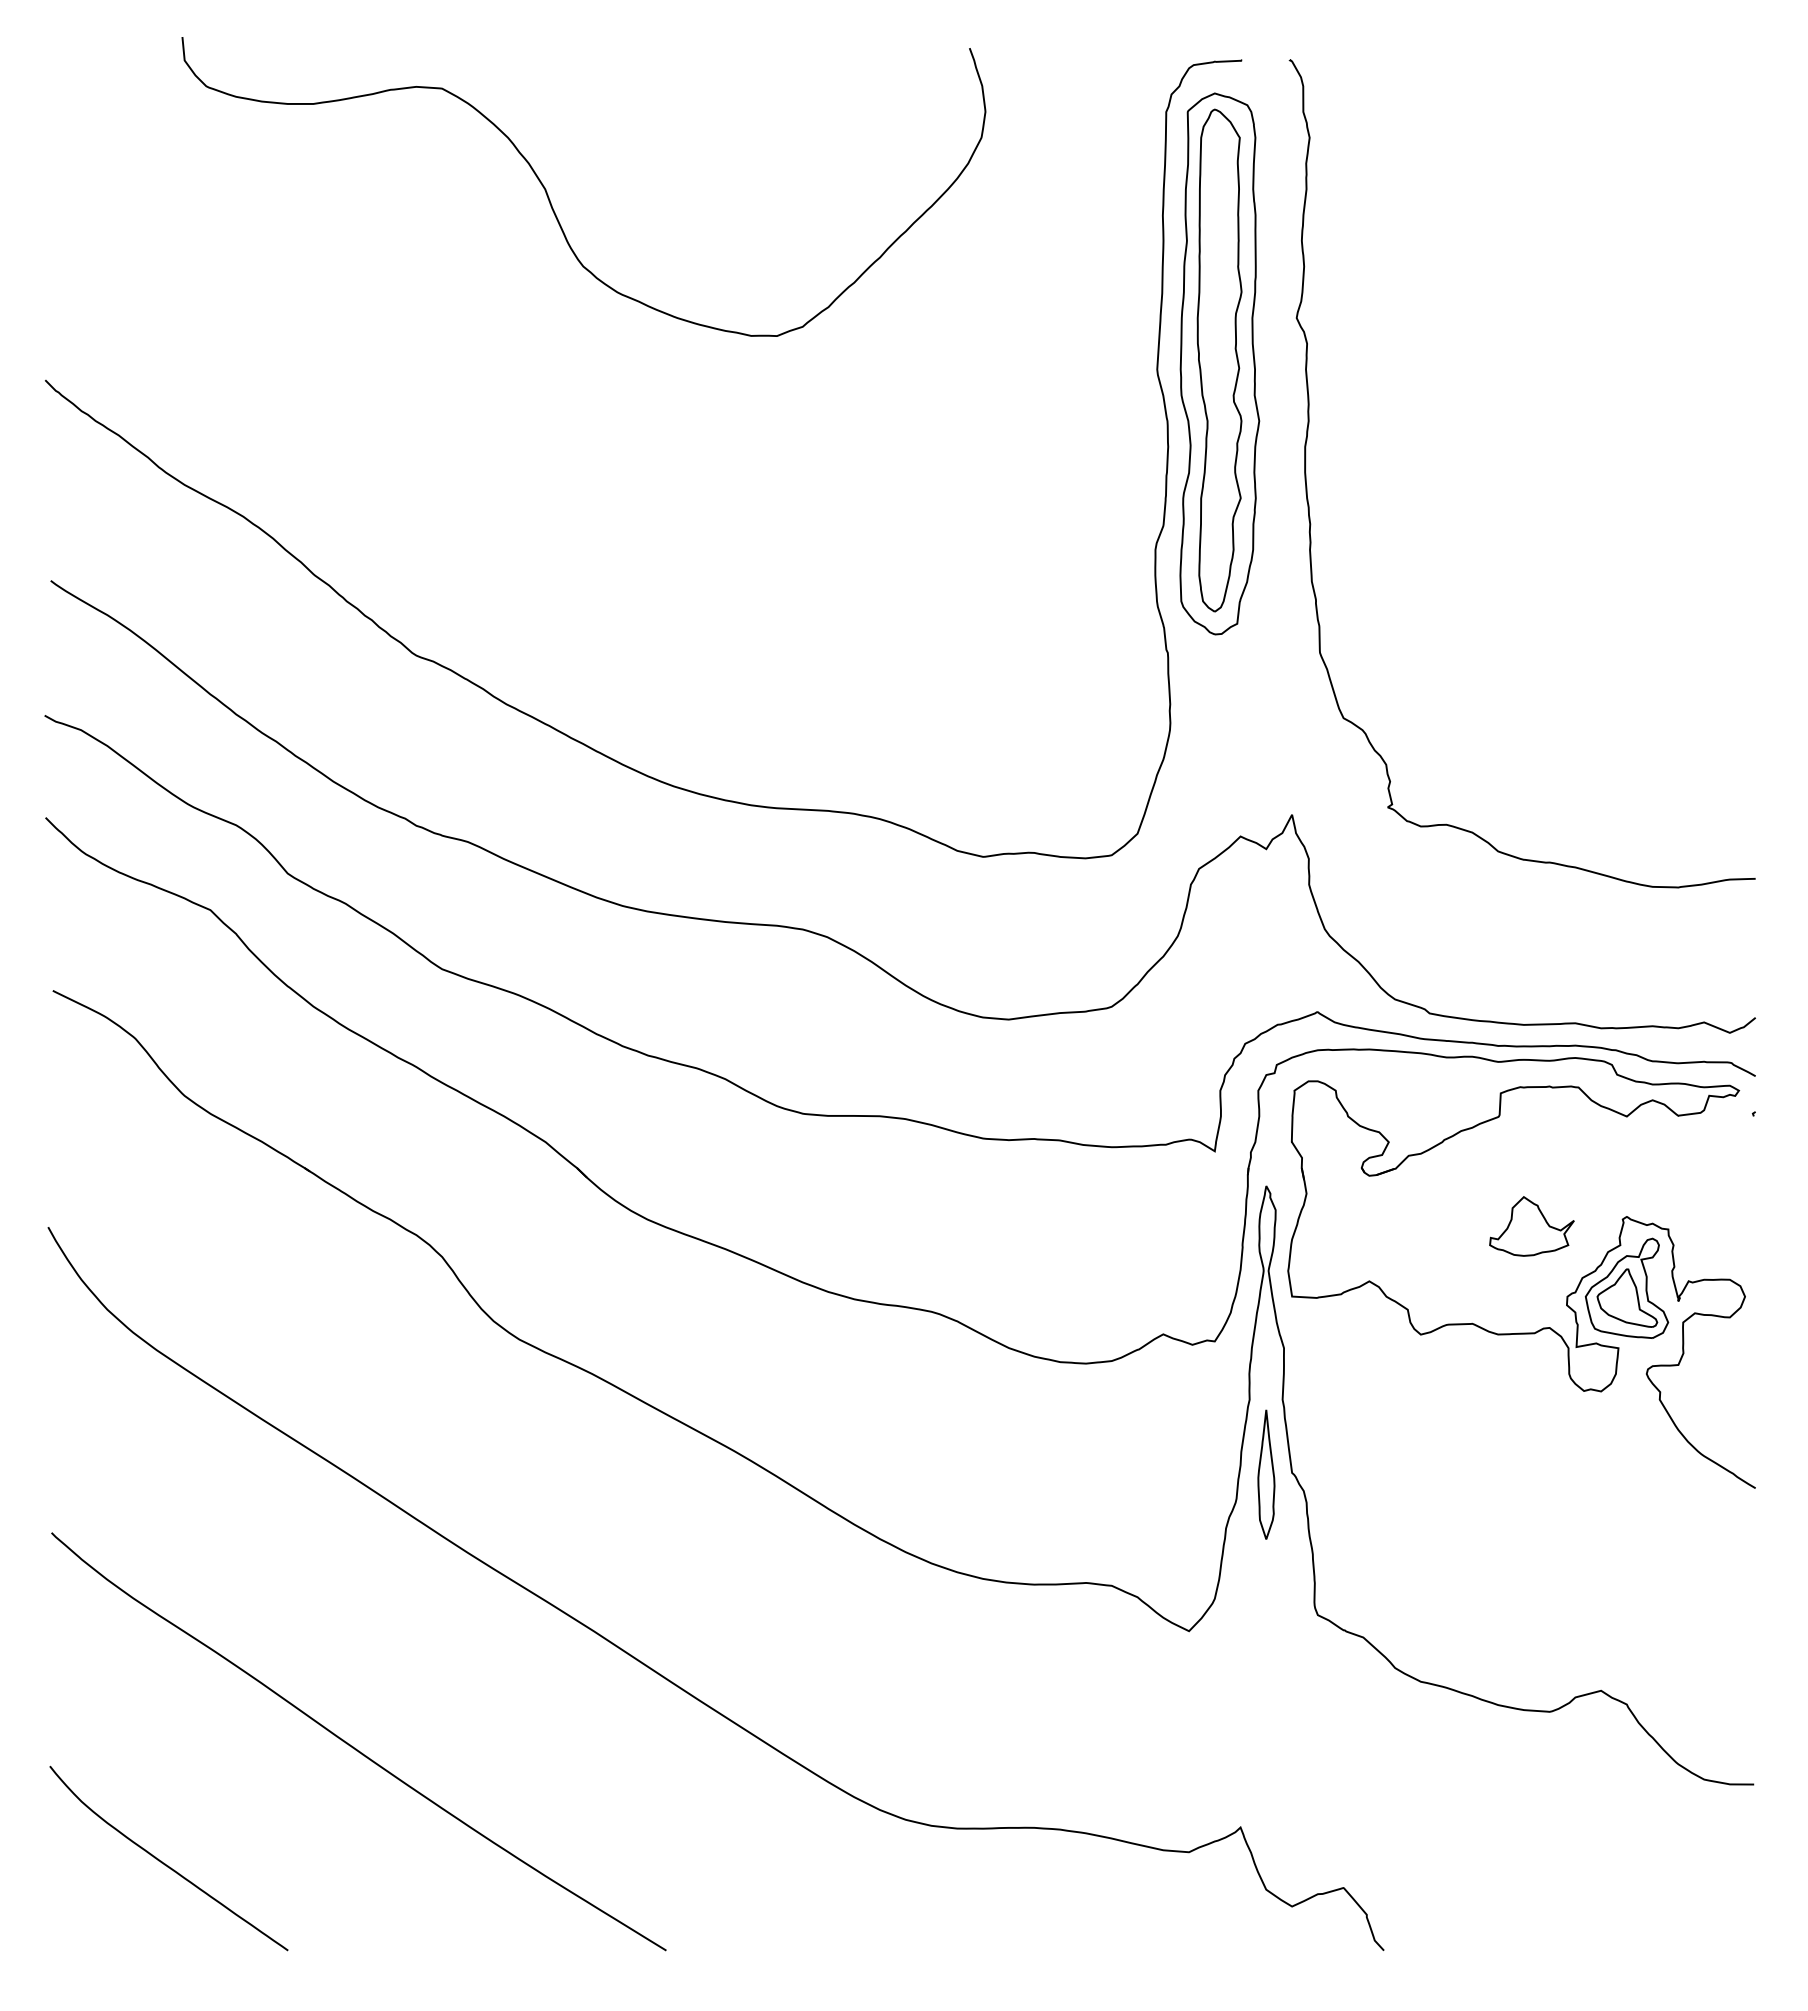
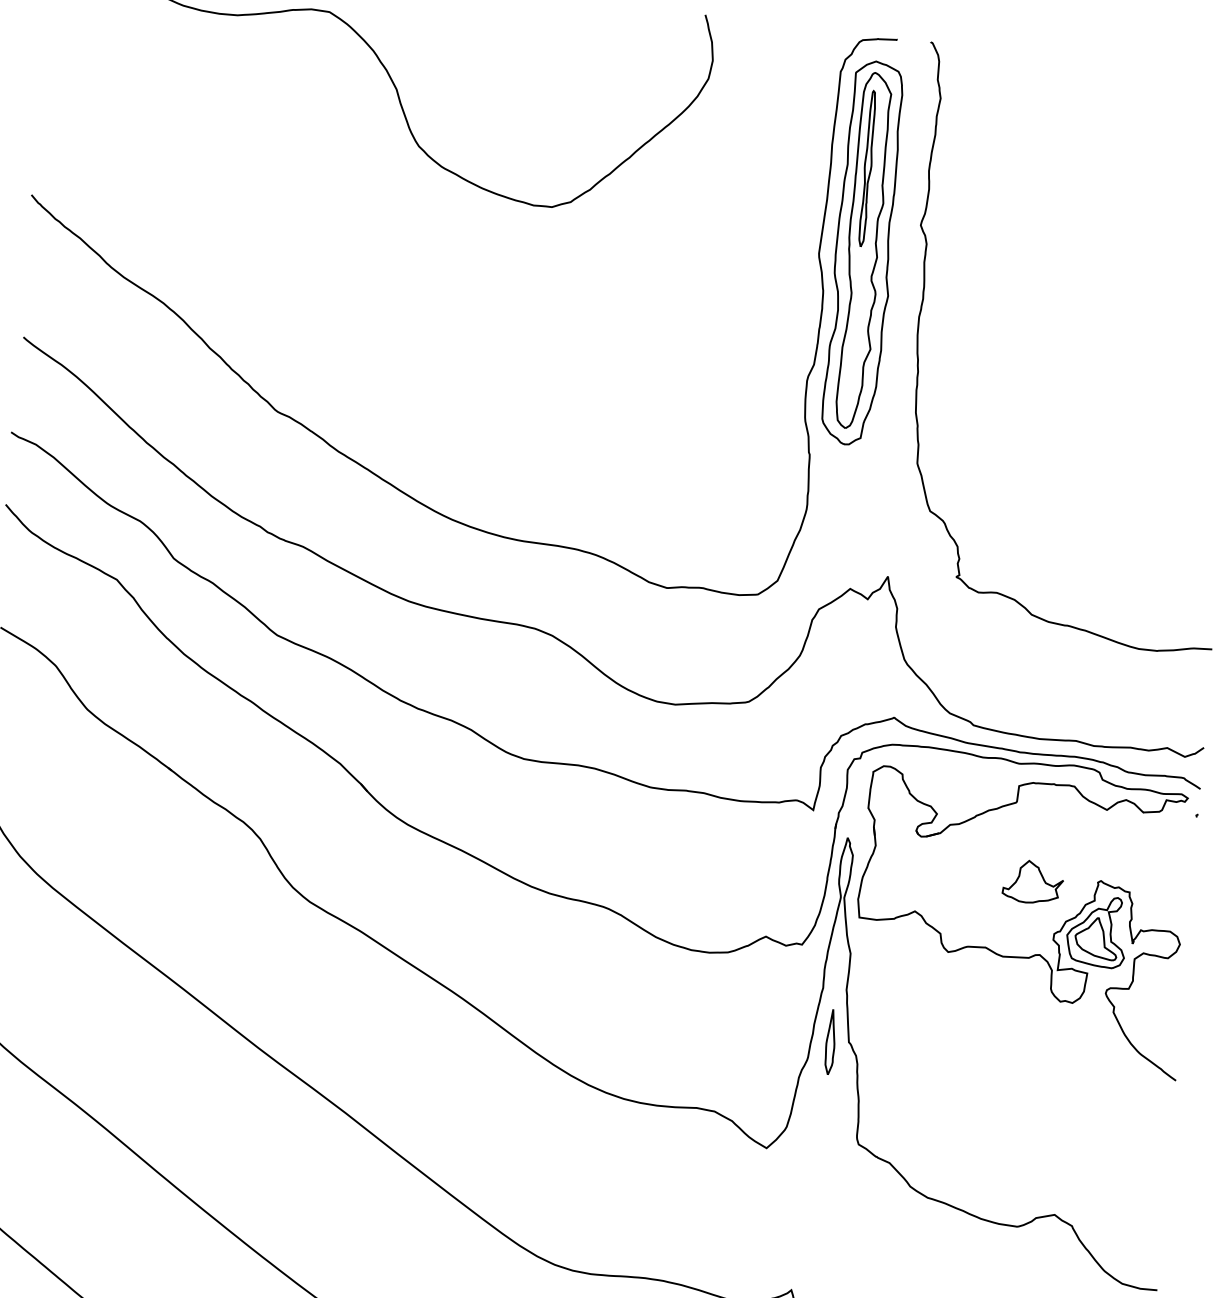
part: (1215, 244) -> (867, 168), added
part: (1266, 1474) -> (830, 1041), size x0.71

